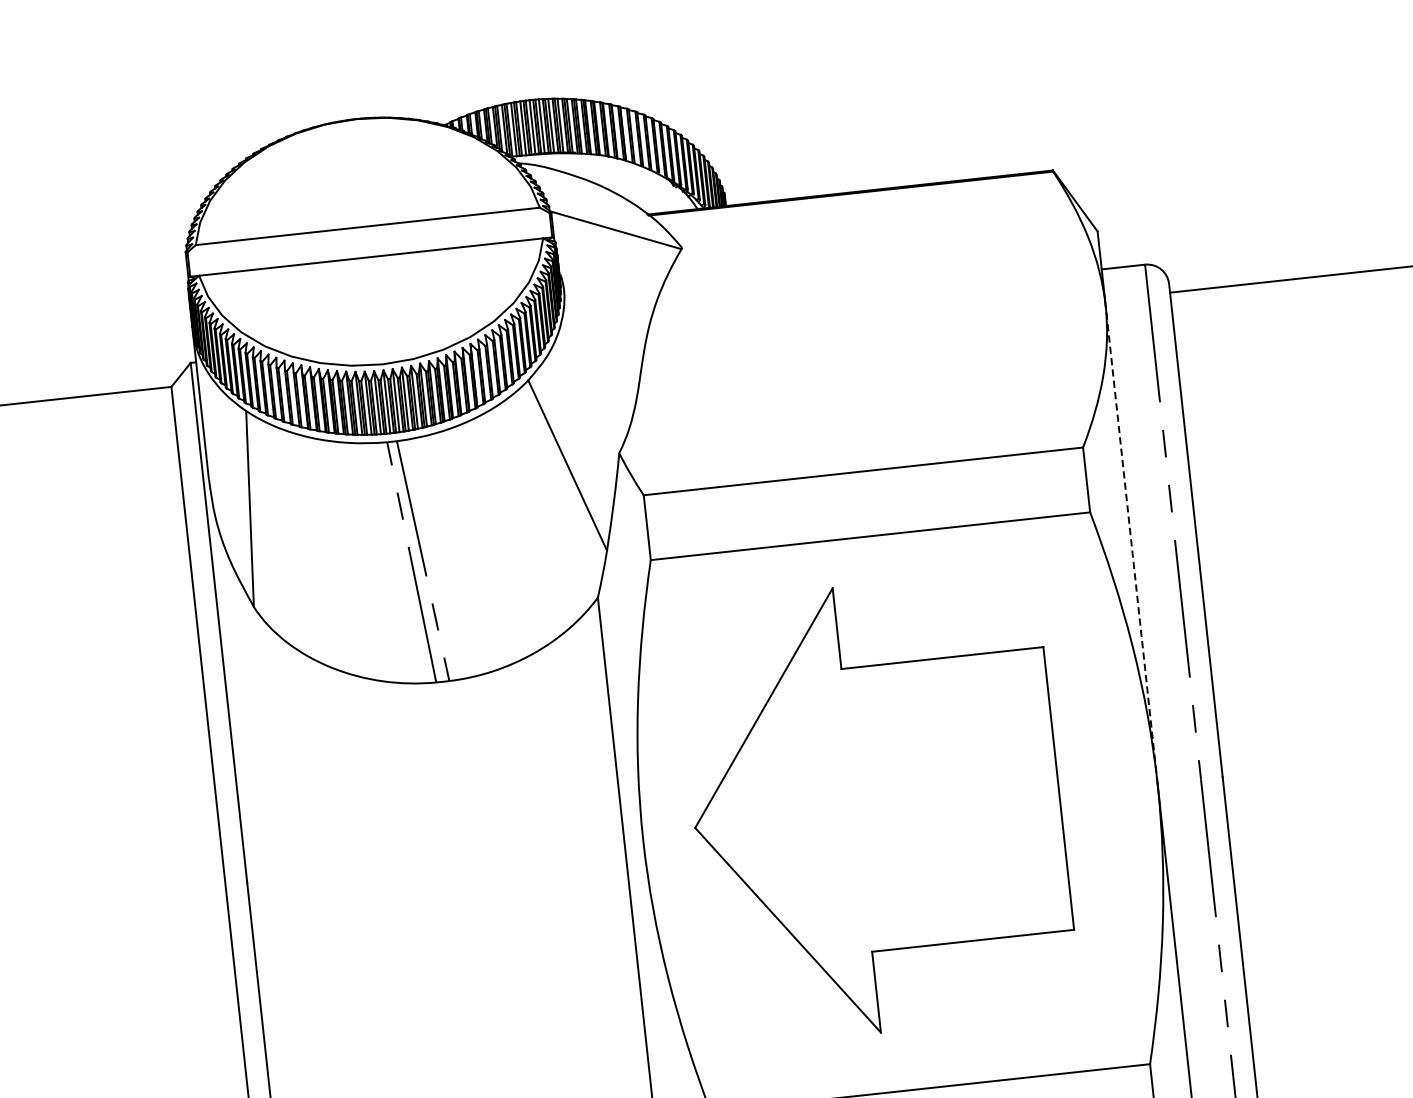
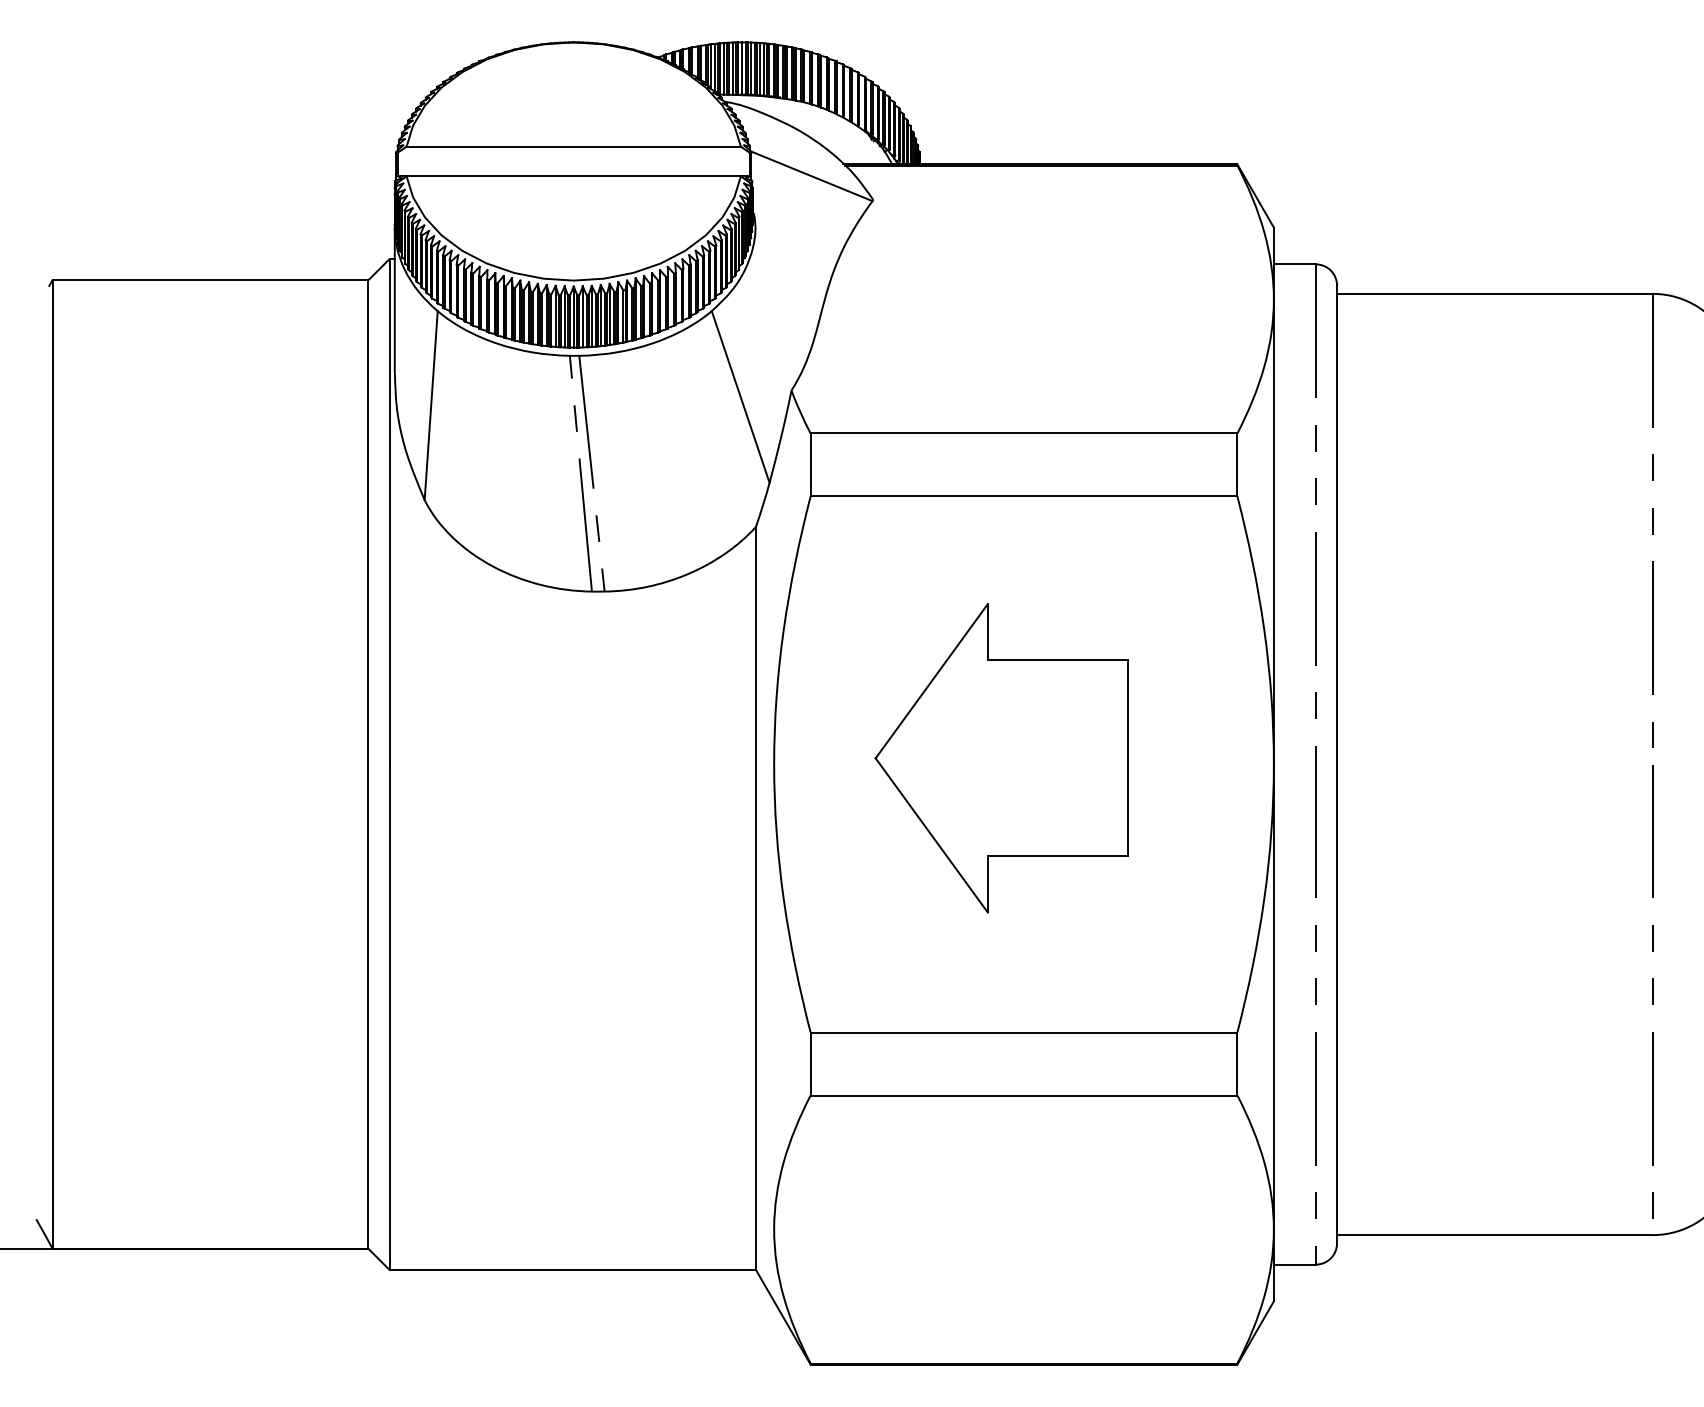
line: (1131, 545) -> (1273, 532), dashed -> solid
part: (876, 808) -> (1001, 758), size x0.71

